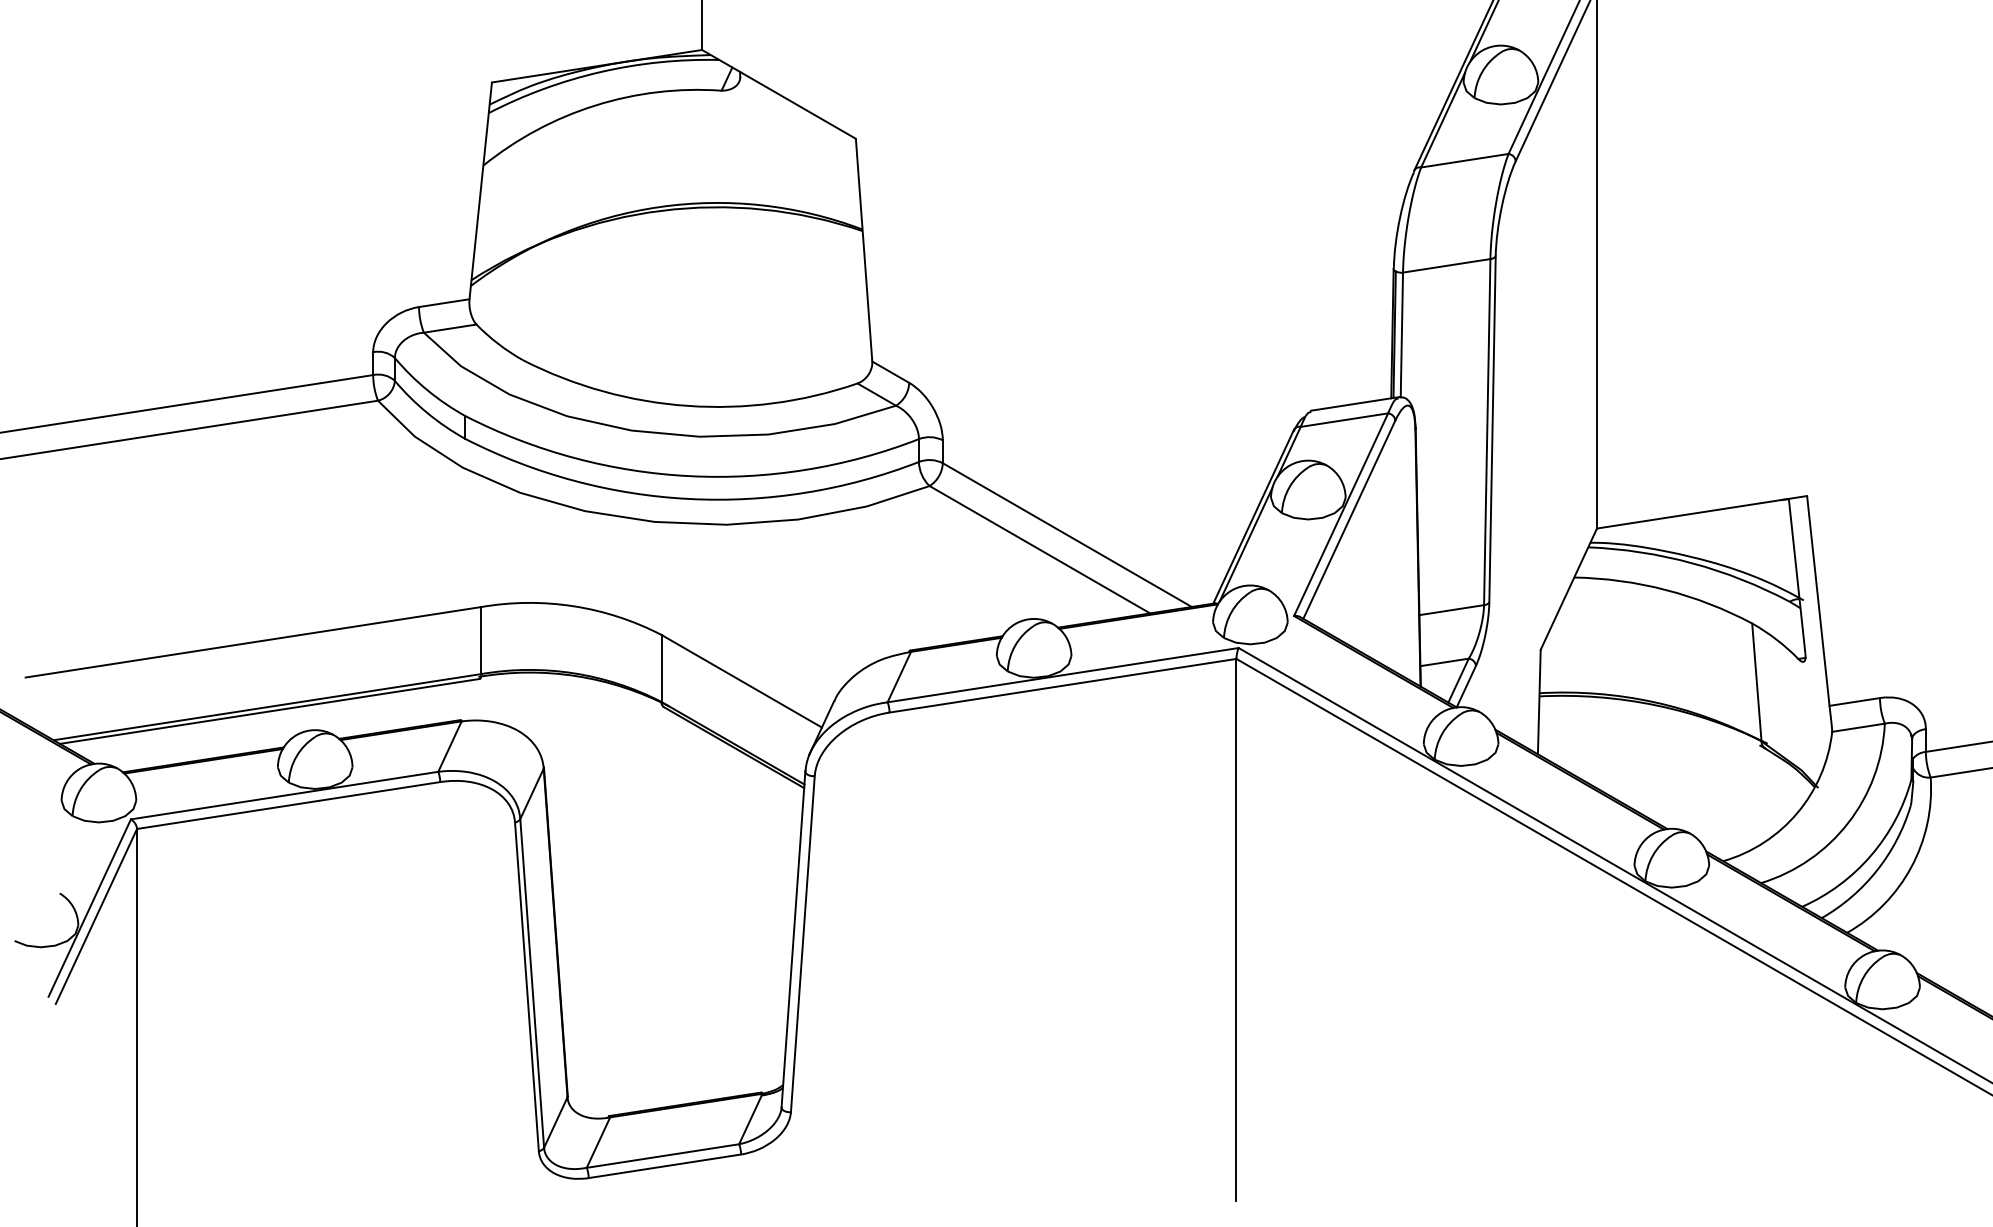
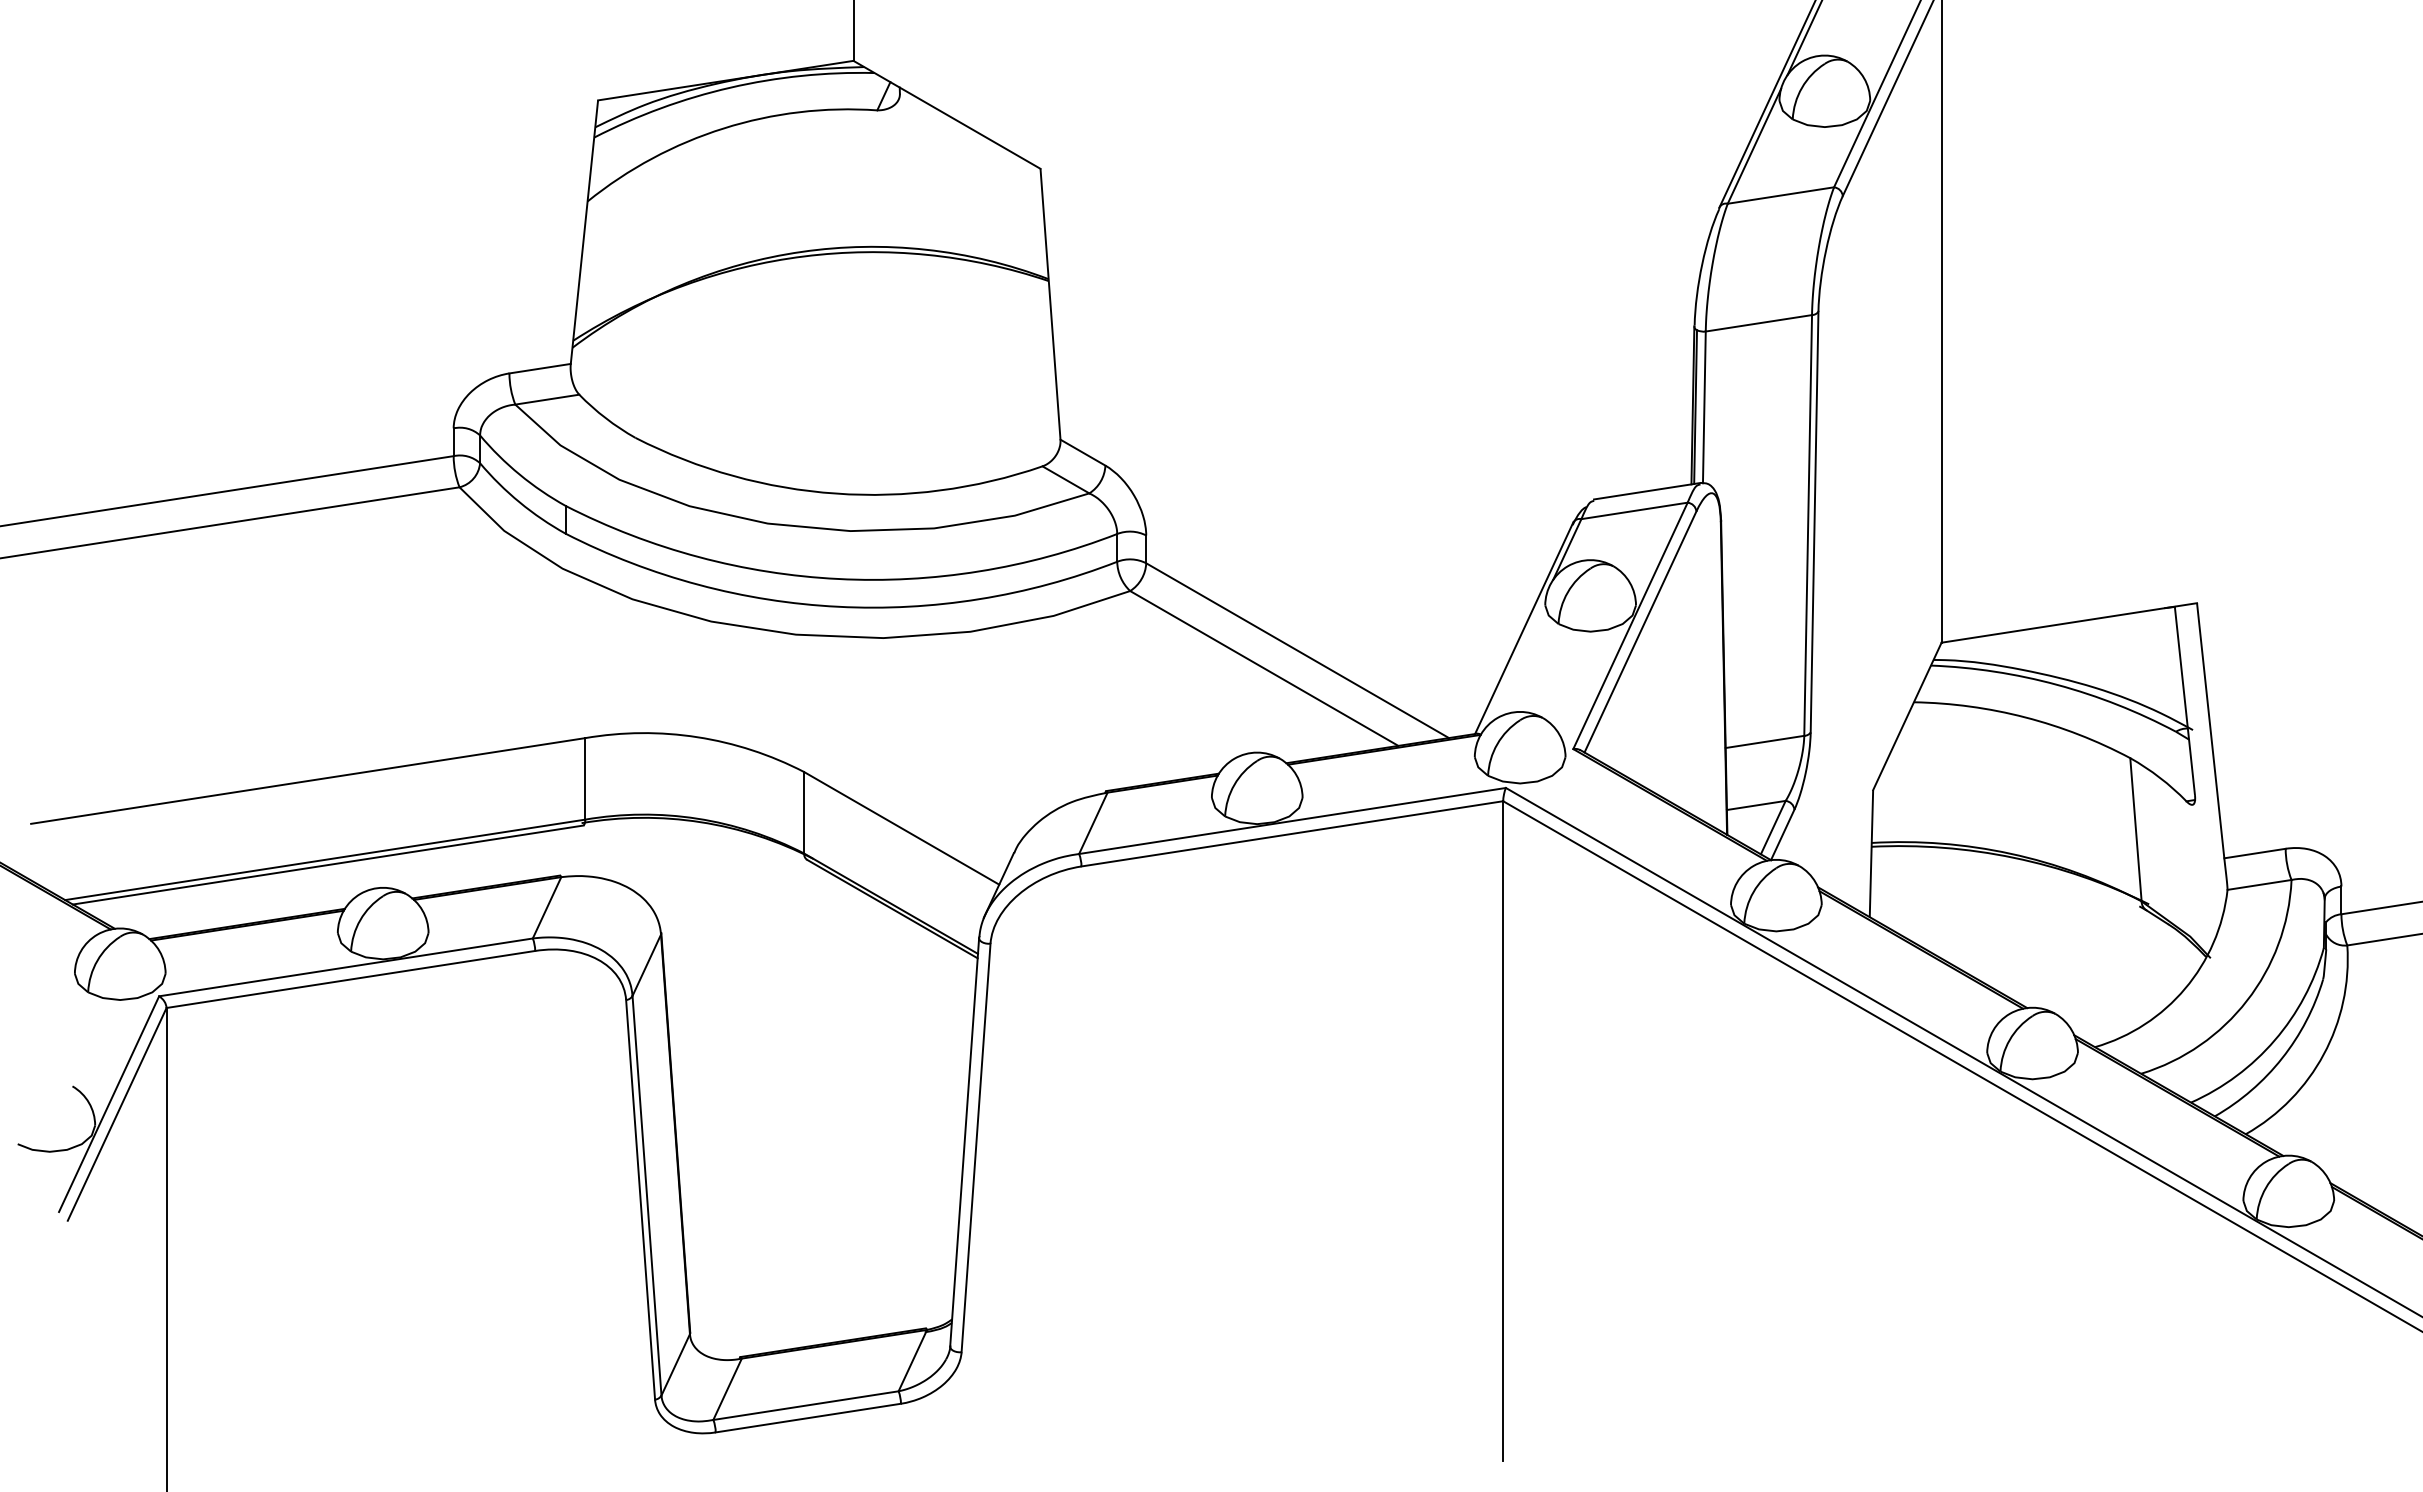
line: (1245, 544) -> (1514, 662), removed

